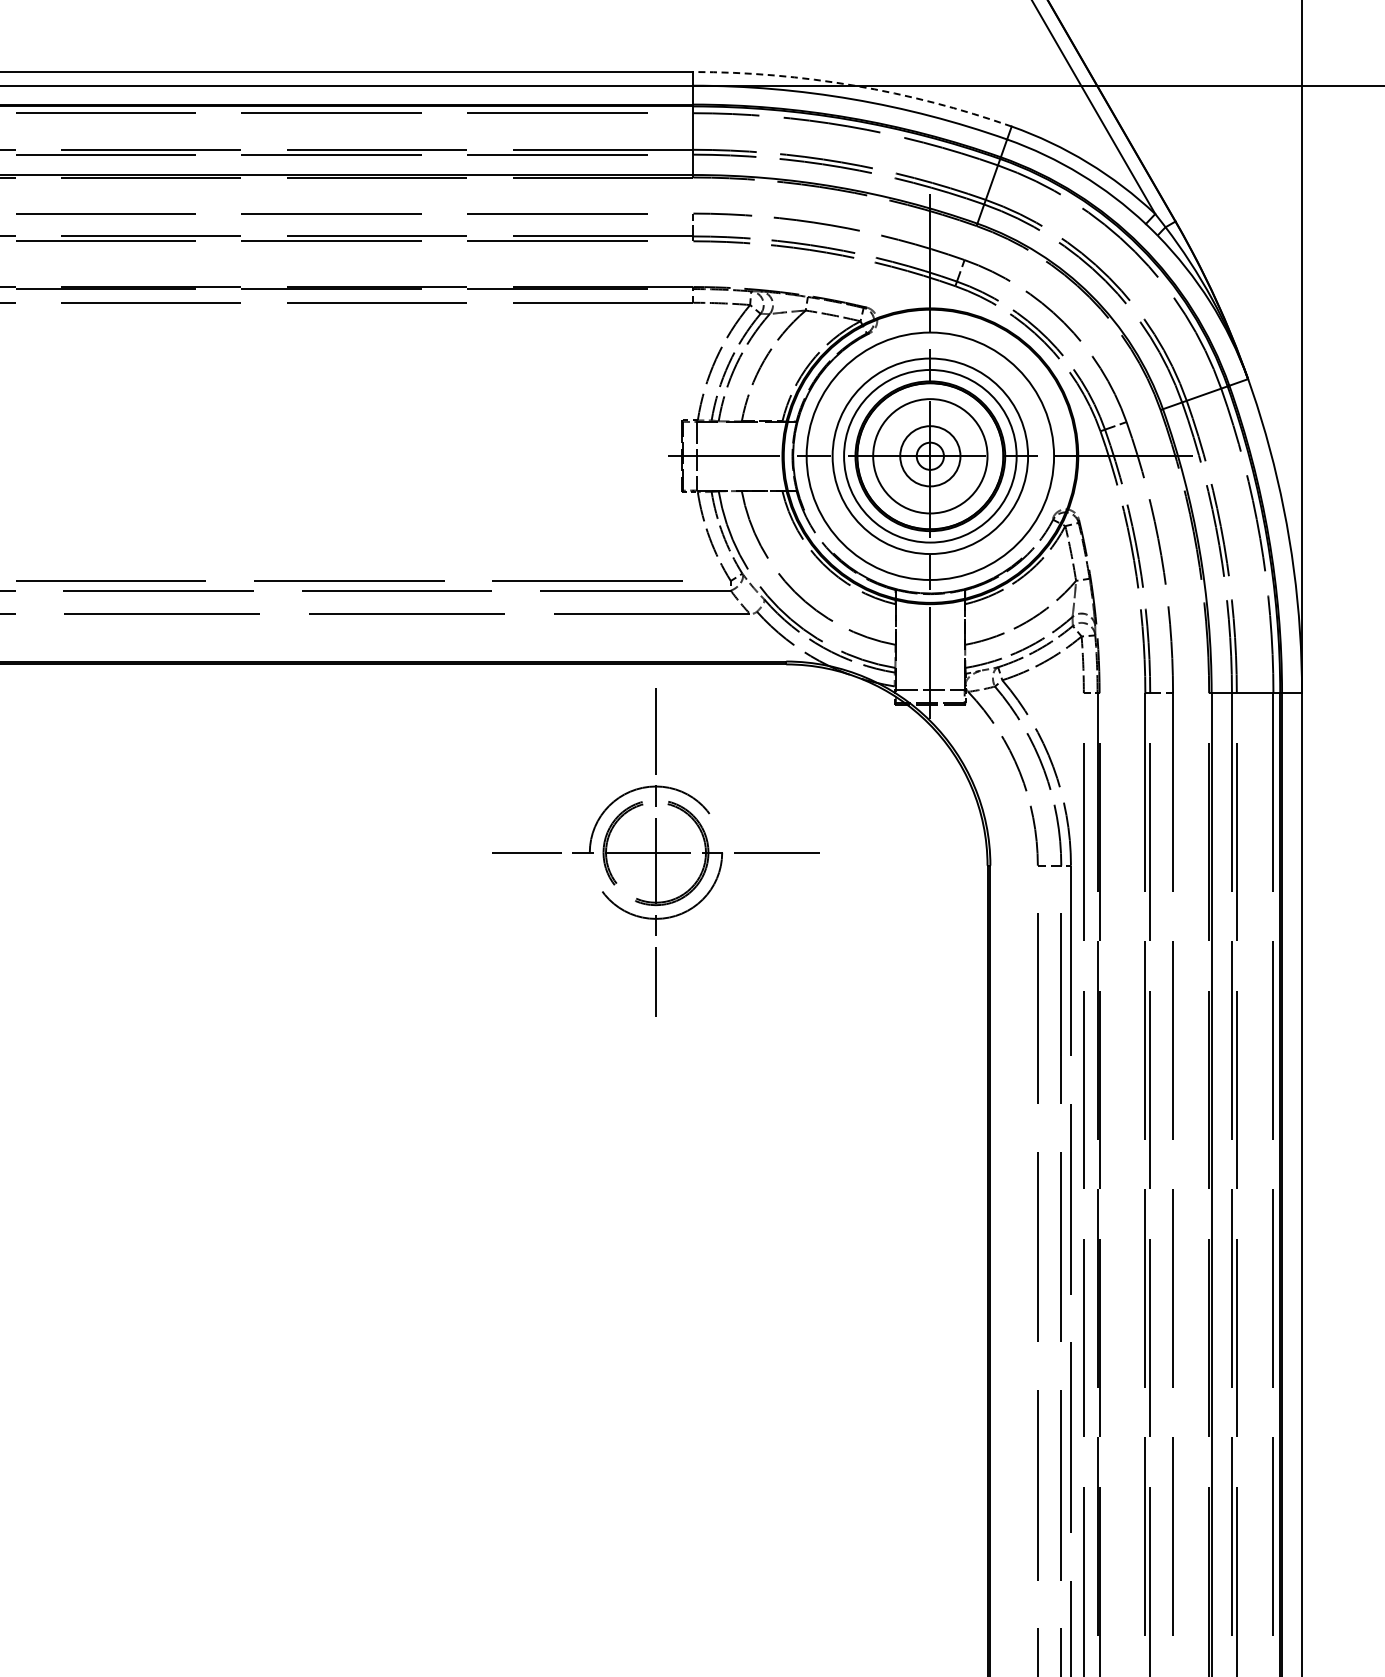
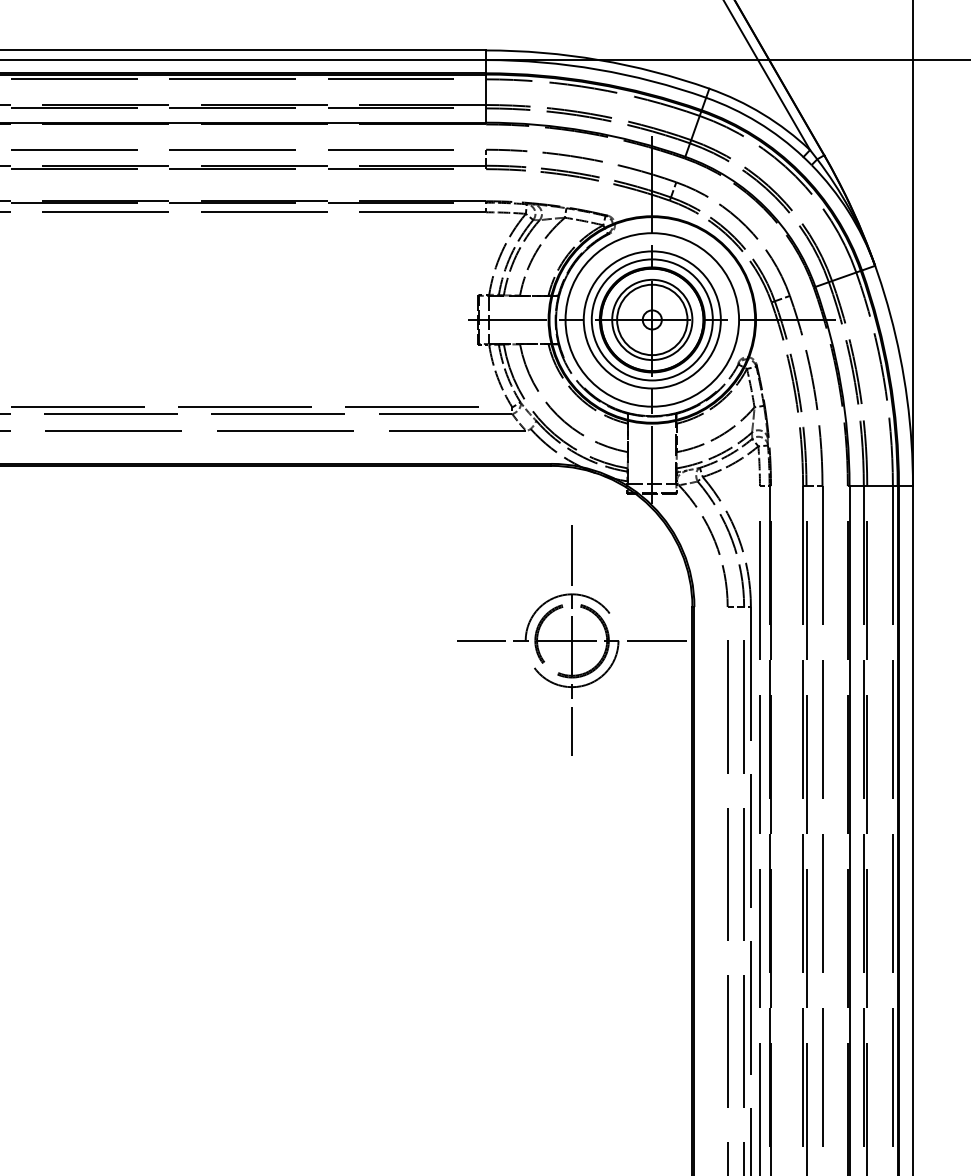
arc: (854, 85) -> (599, 59), dashed -> solid
circle: (930, 456) -> (652, 320), size x1.67
part: (655, 852) -> (571, 640), moved

